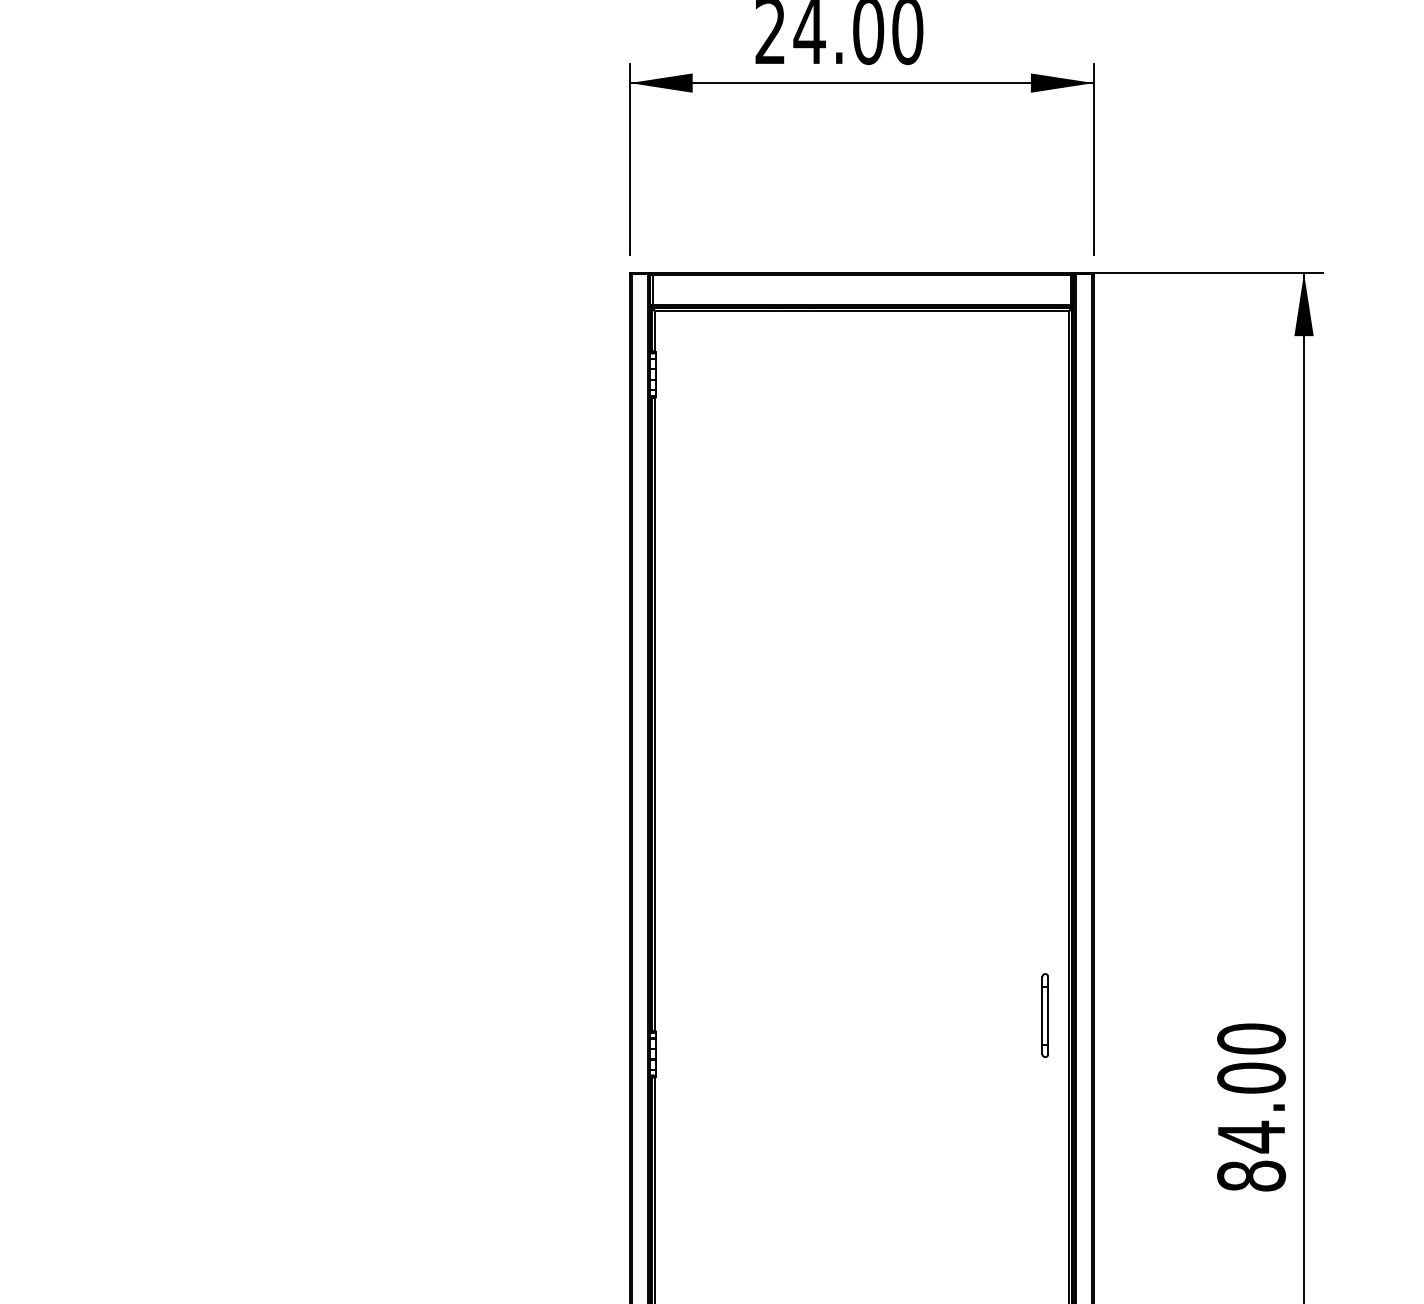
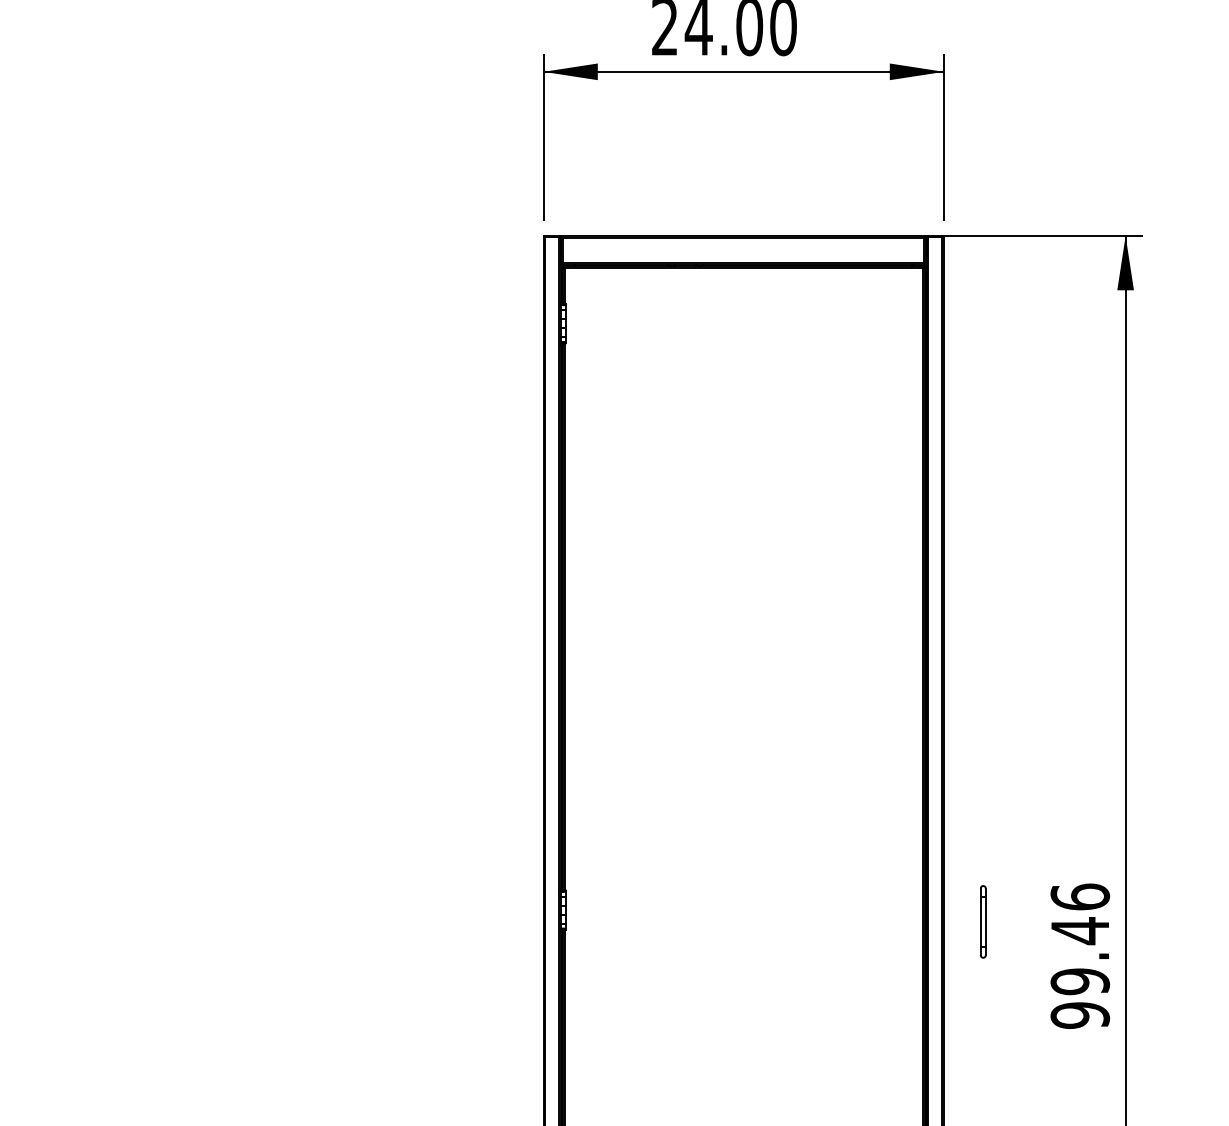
part: (1045, 1015) -> (983, 921), moved
text: (1251, 1106) -> (1080, 955), 84.00 -> 99.46

